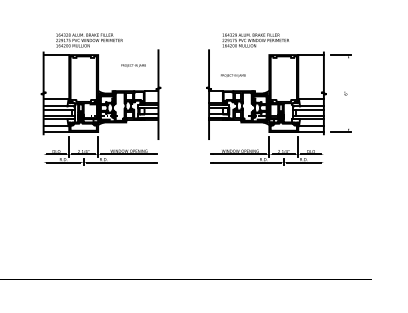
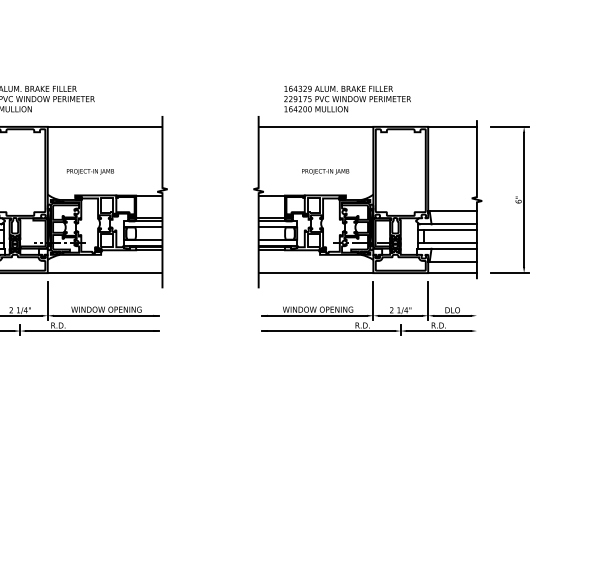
line: (128, 55) -> (105, 127), added
line: (239, 55) -> (316, 127), added
text: (133, 65) -> (90, 171), moved
text: (233, 75) -> (326, 171), moved
line: (348, 93) -> (523, 199), added
line: (128, 132) -> (105, 273), added
line: (239, 132) -> (316, 273), added

